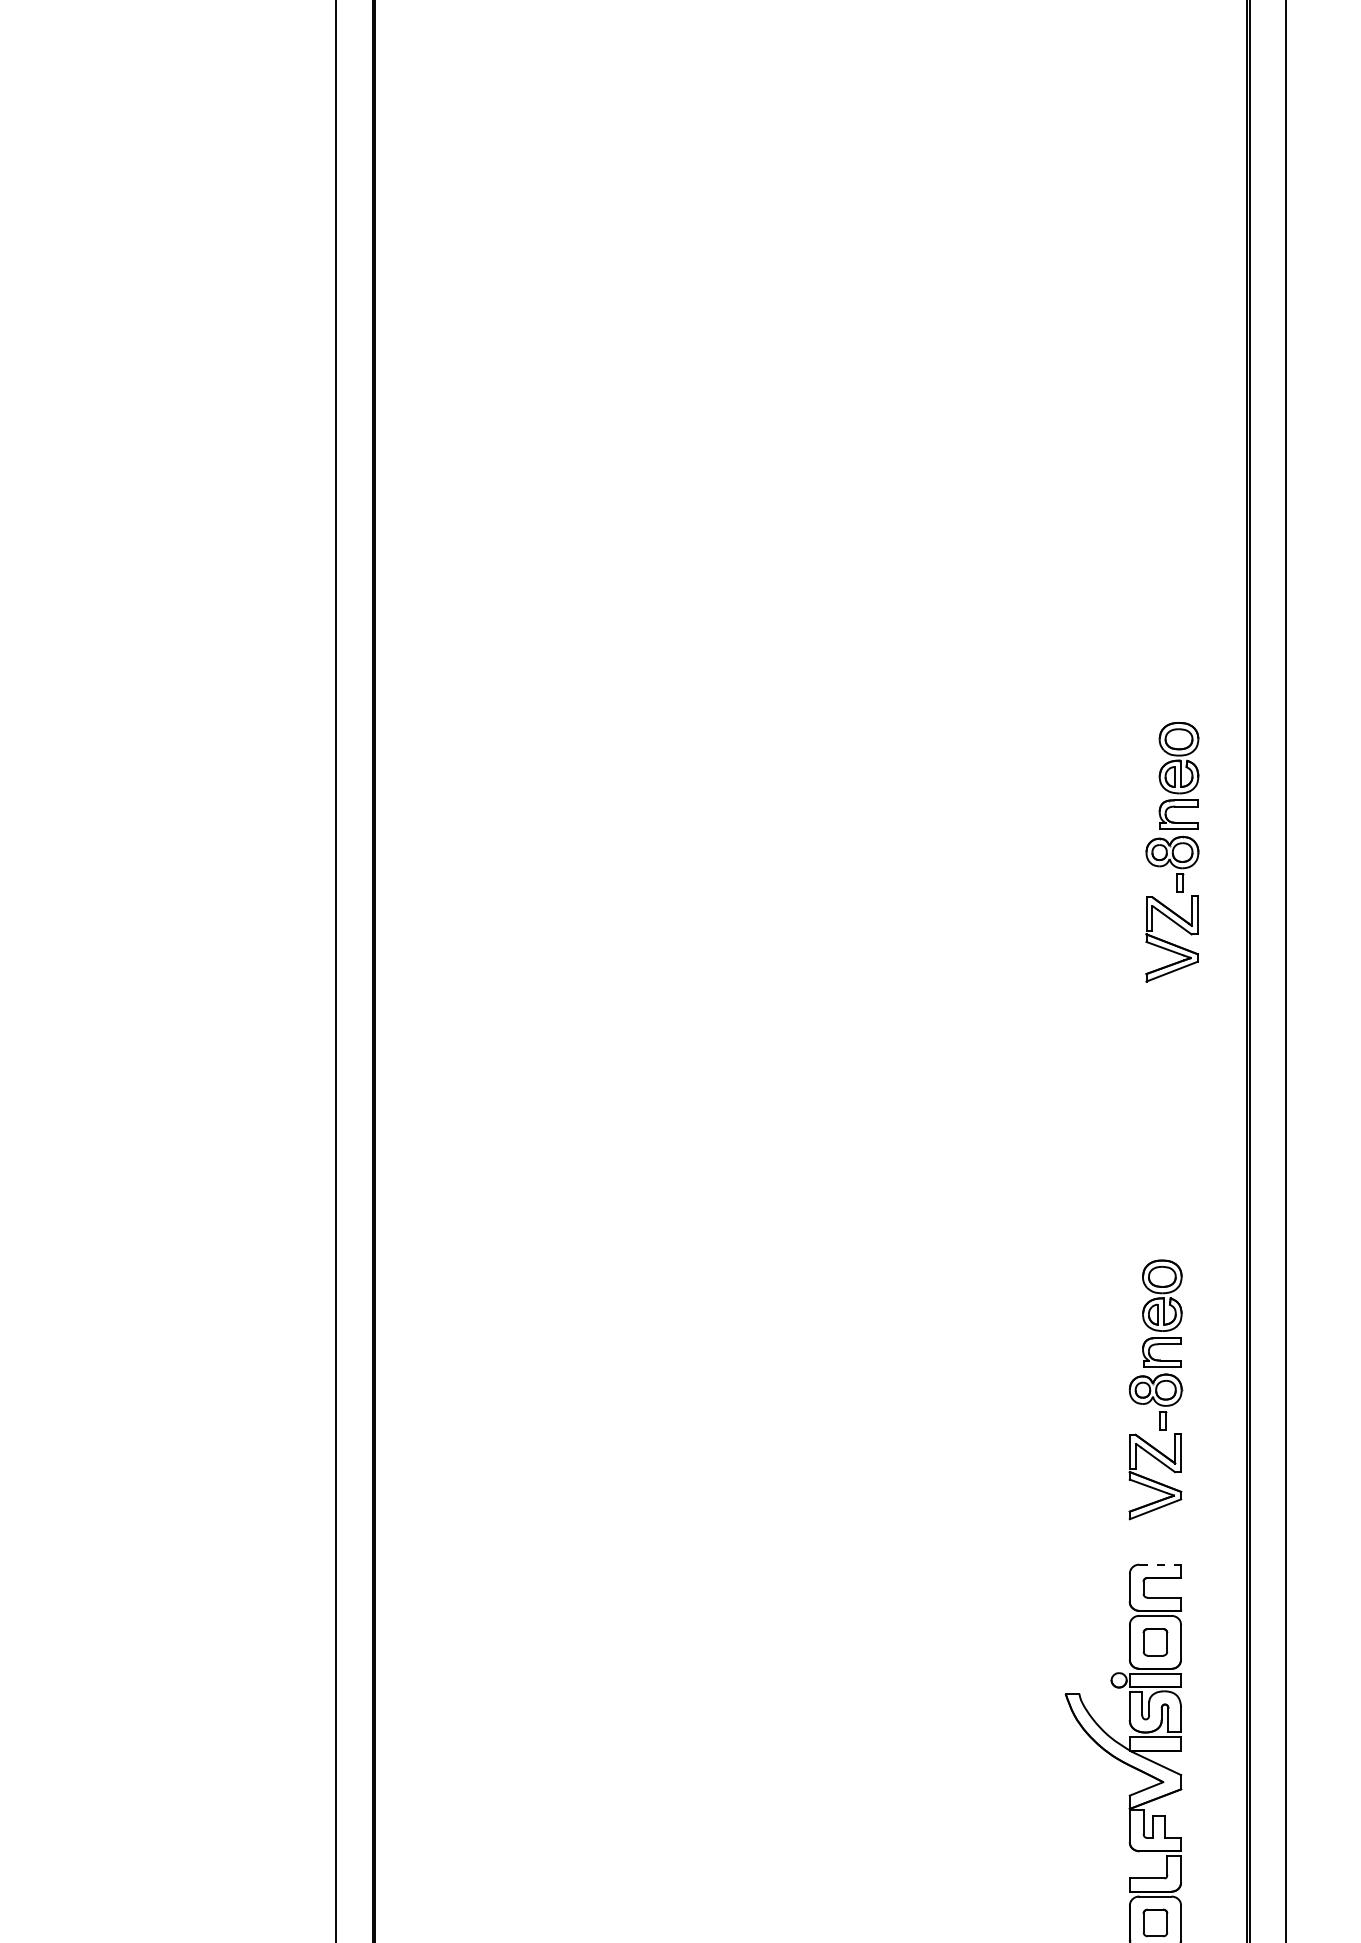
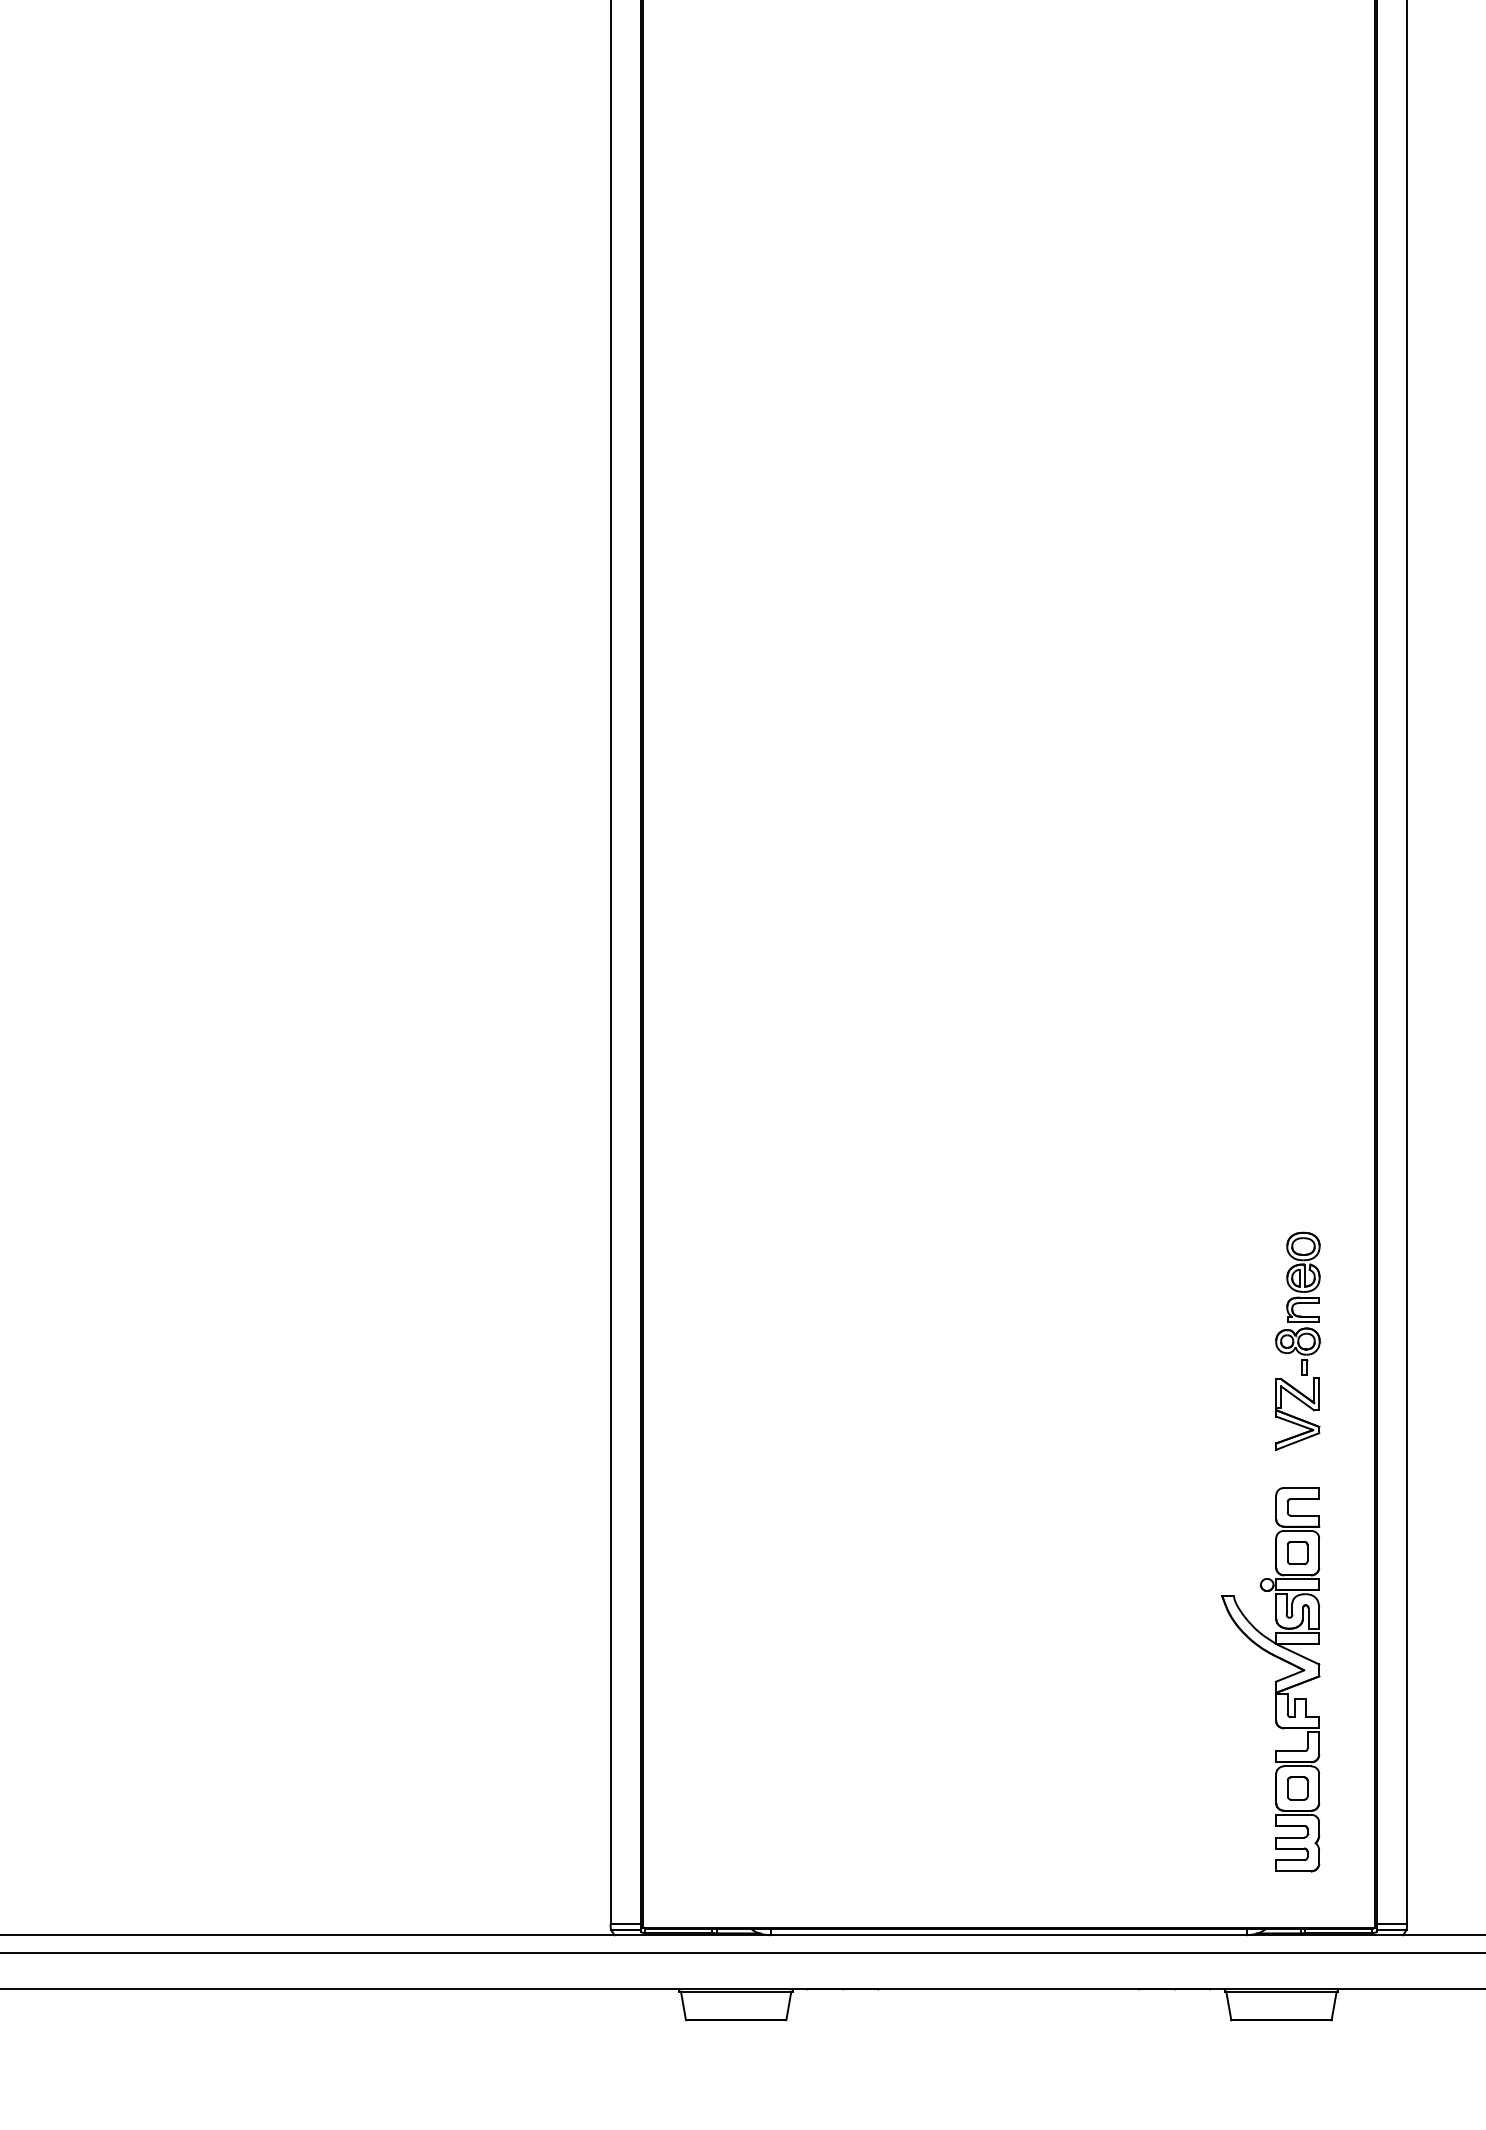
part: (1173, 851) -> (1312, 889), removed
line: (1161, 1564) -> (1302, 1487), dashed -> solid

